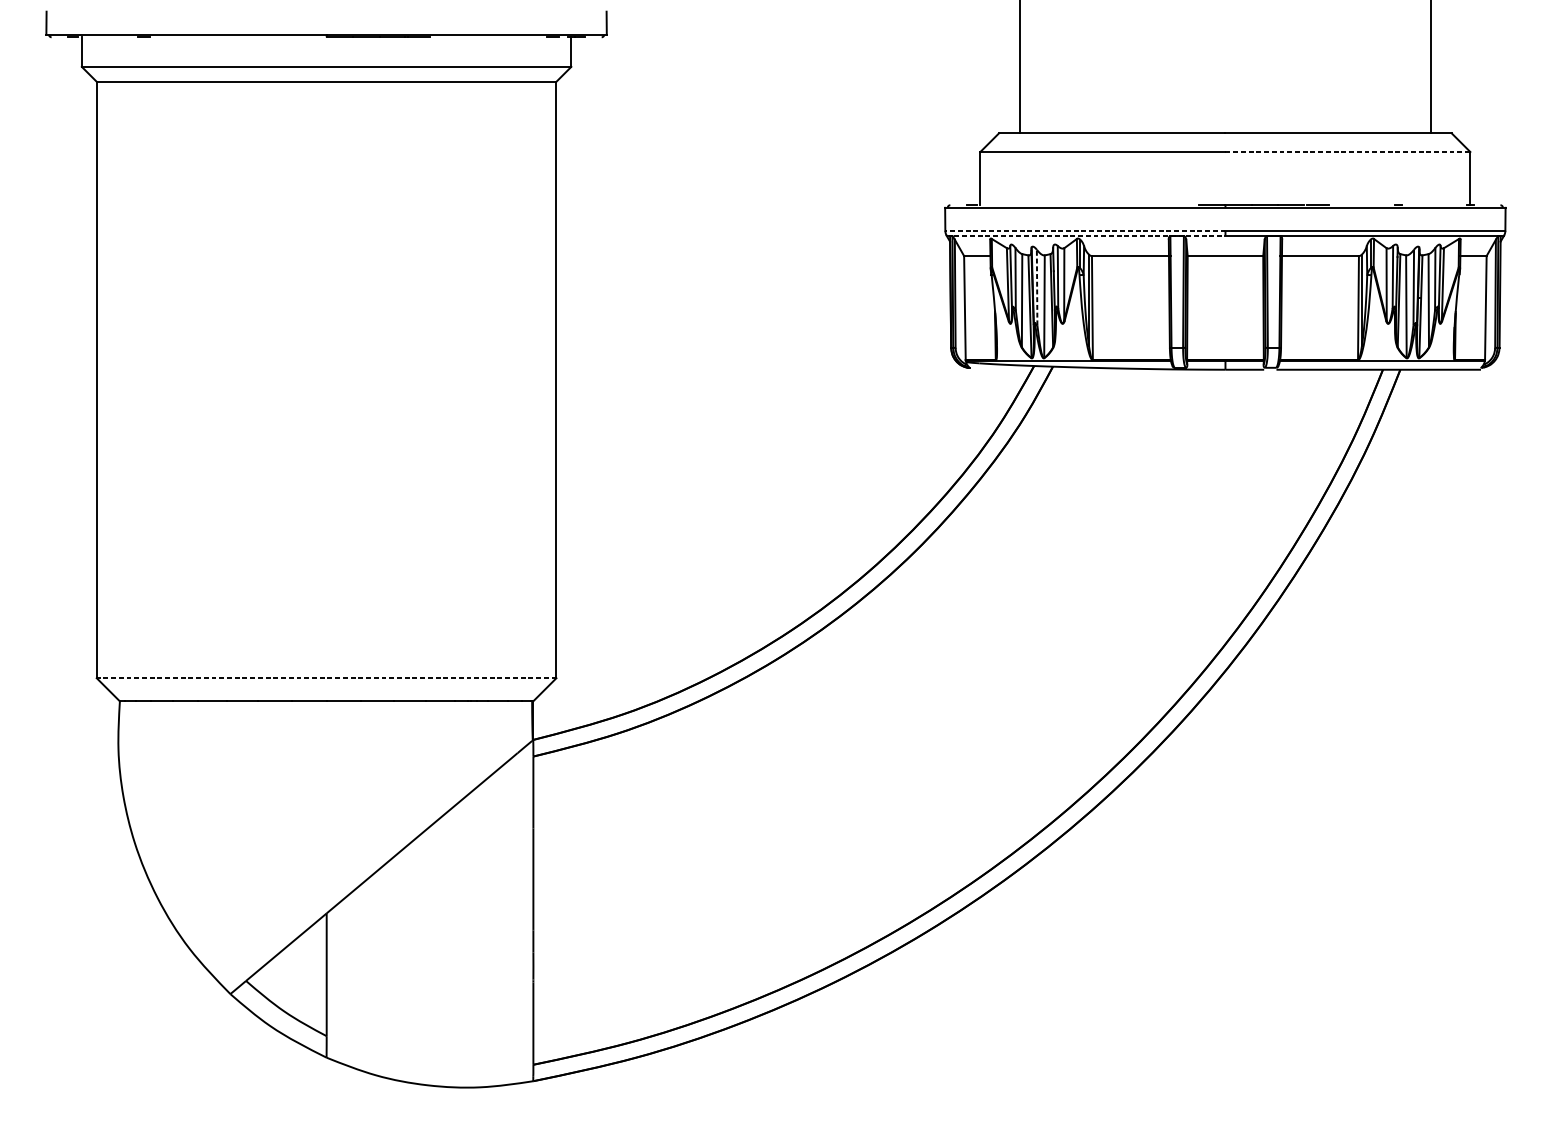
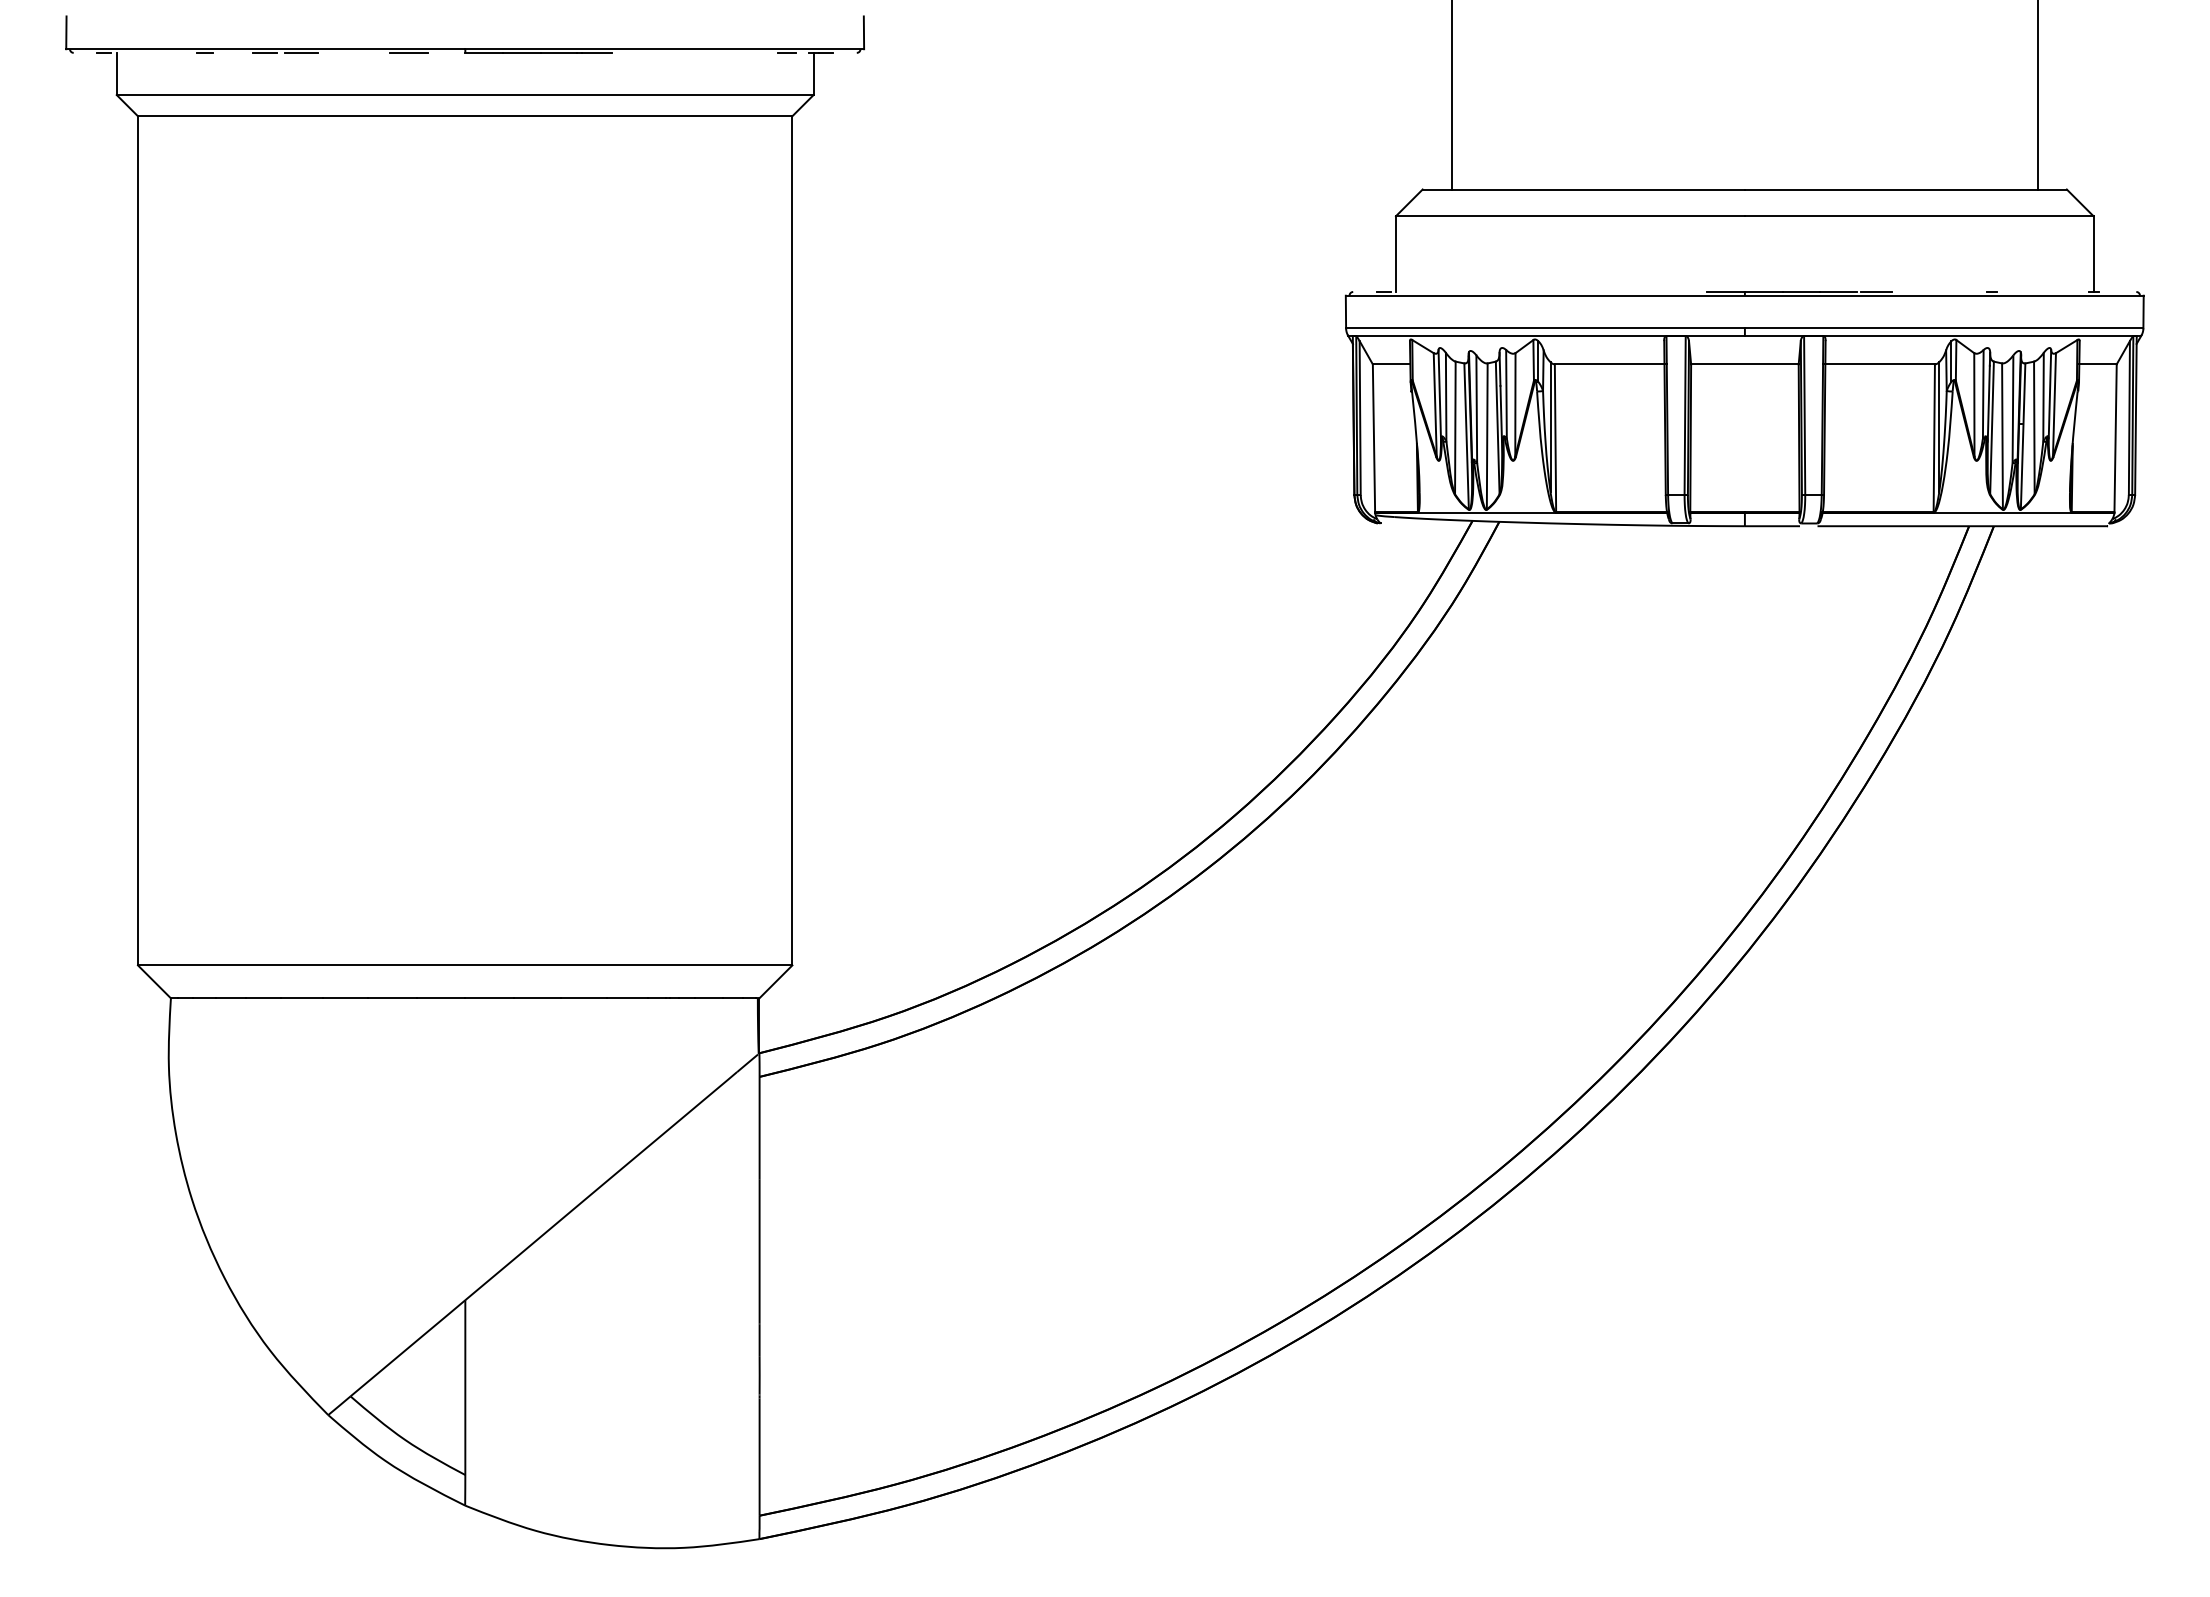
line: (185, 37) -> (264, 52), added
line: (211, 37) -> (301, 52), added
line: (286, 37) -> (408, 52), added
line: (1348, 152) -> (1919, 216), dashed -> solid
line: (1085, 230) -> (1545, 328), dashed -> solid
line: (1086, 235) -> (1546, 335), dashed -> solid
line: (1036, 287) -> (1476, 409), dashed -> solid
line: (326, 678) -> (464, 965), dashed -> solid

